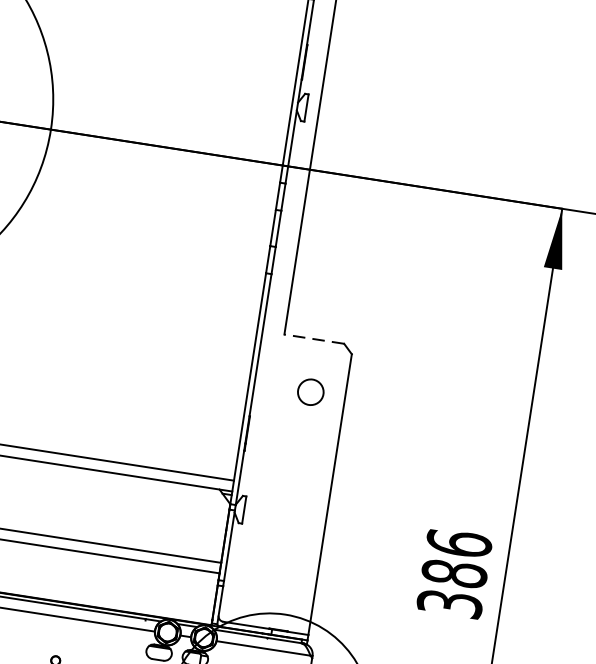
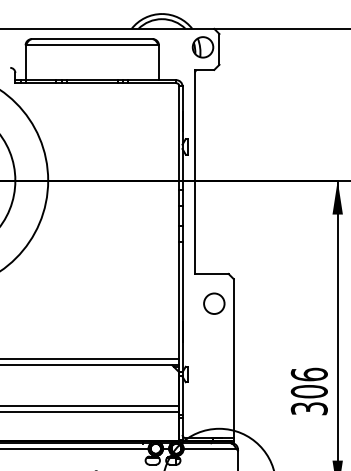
line: (313, 339) -> (211, 274), dashed -> solid
circle: (311, 392) -> (214, 303), size x1.43
text: (454, 573) -> (309, 391), 386 -> 306

